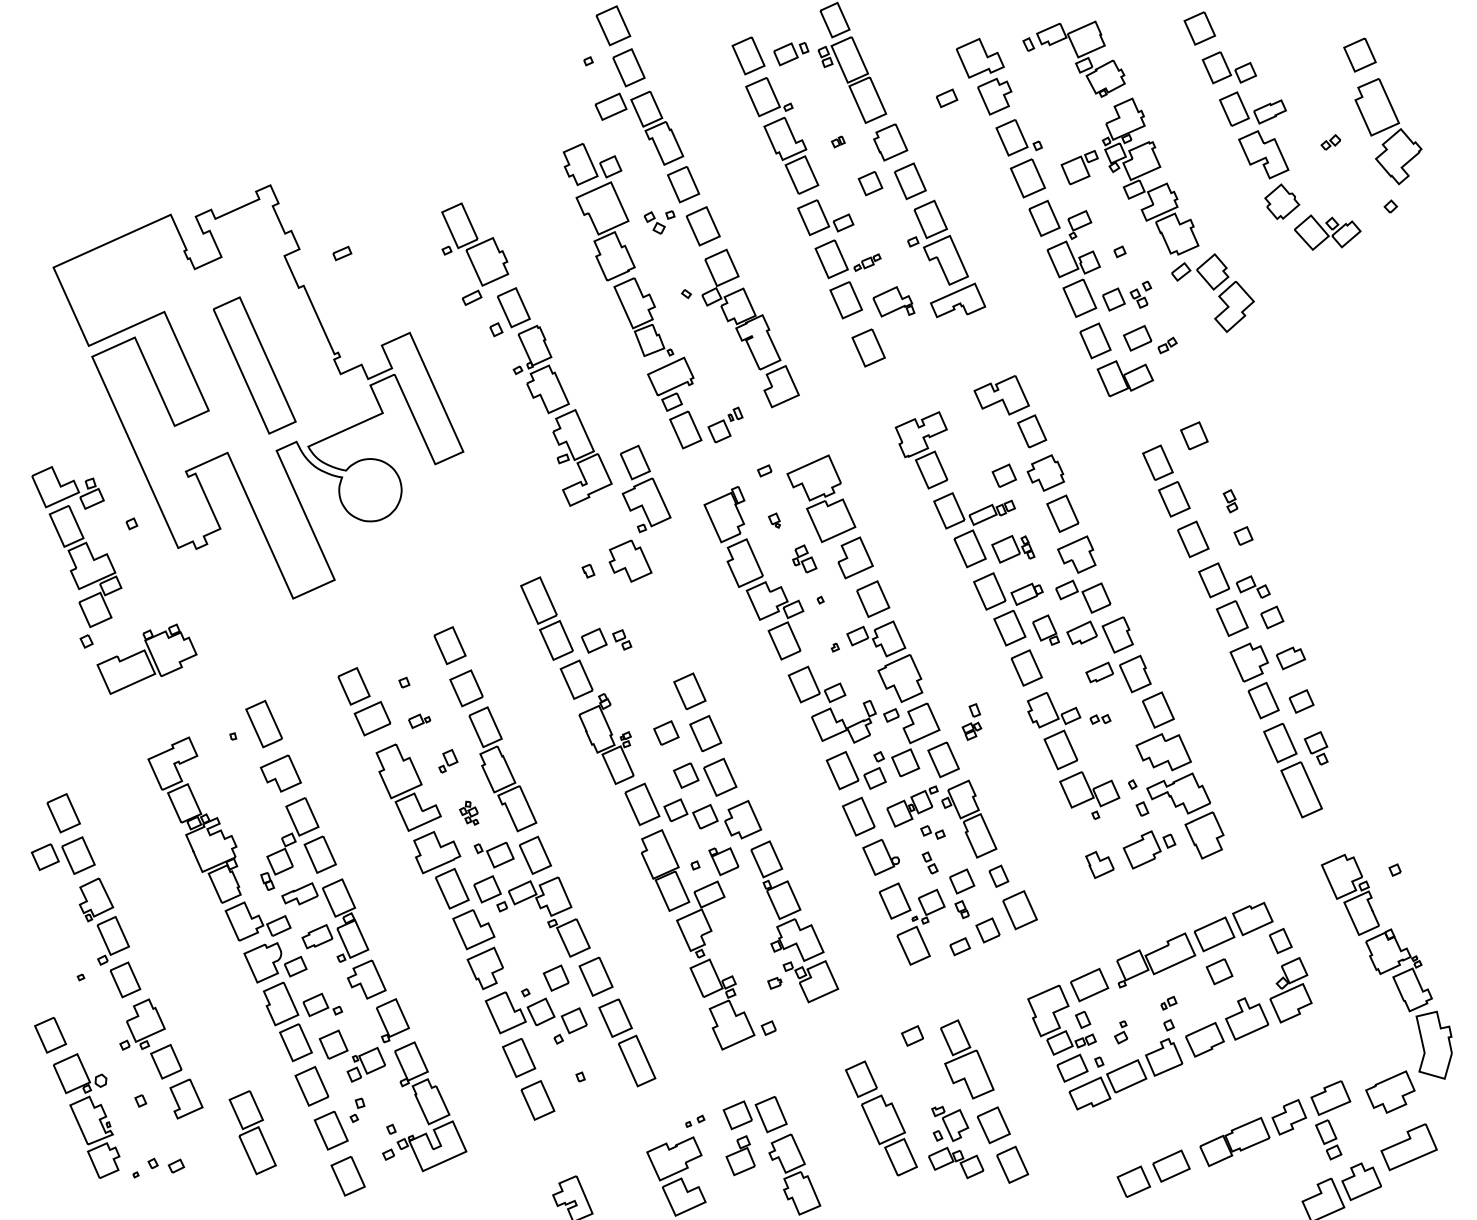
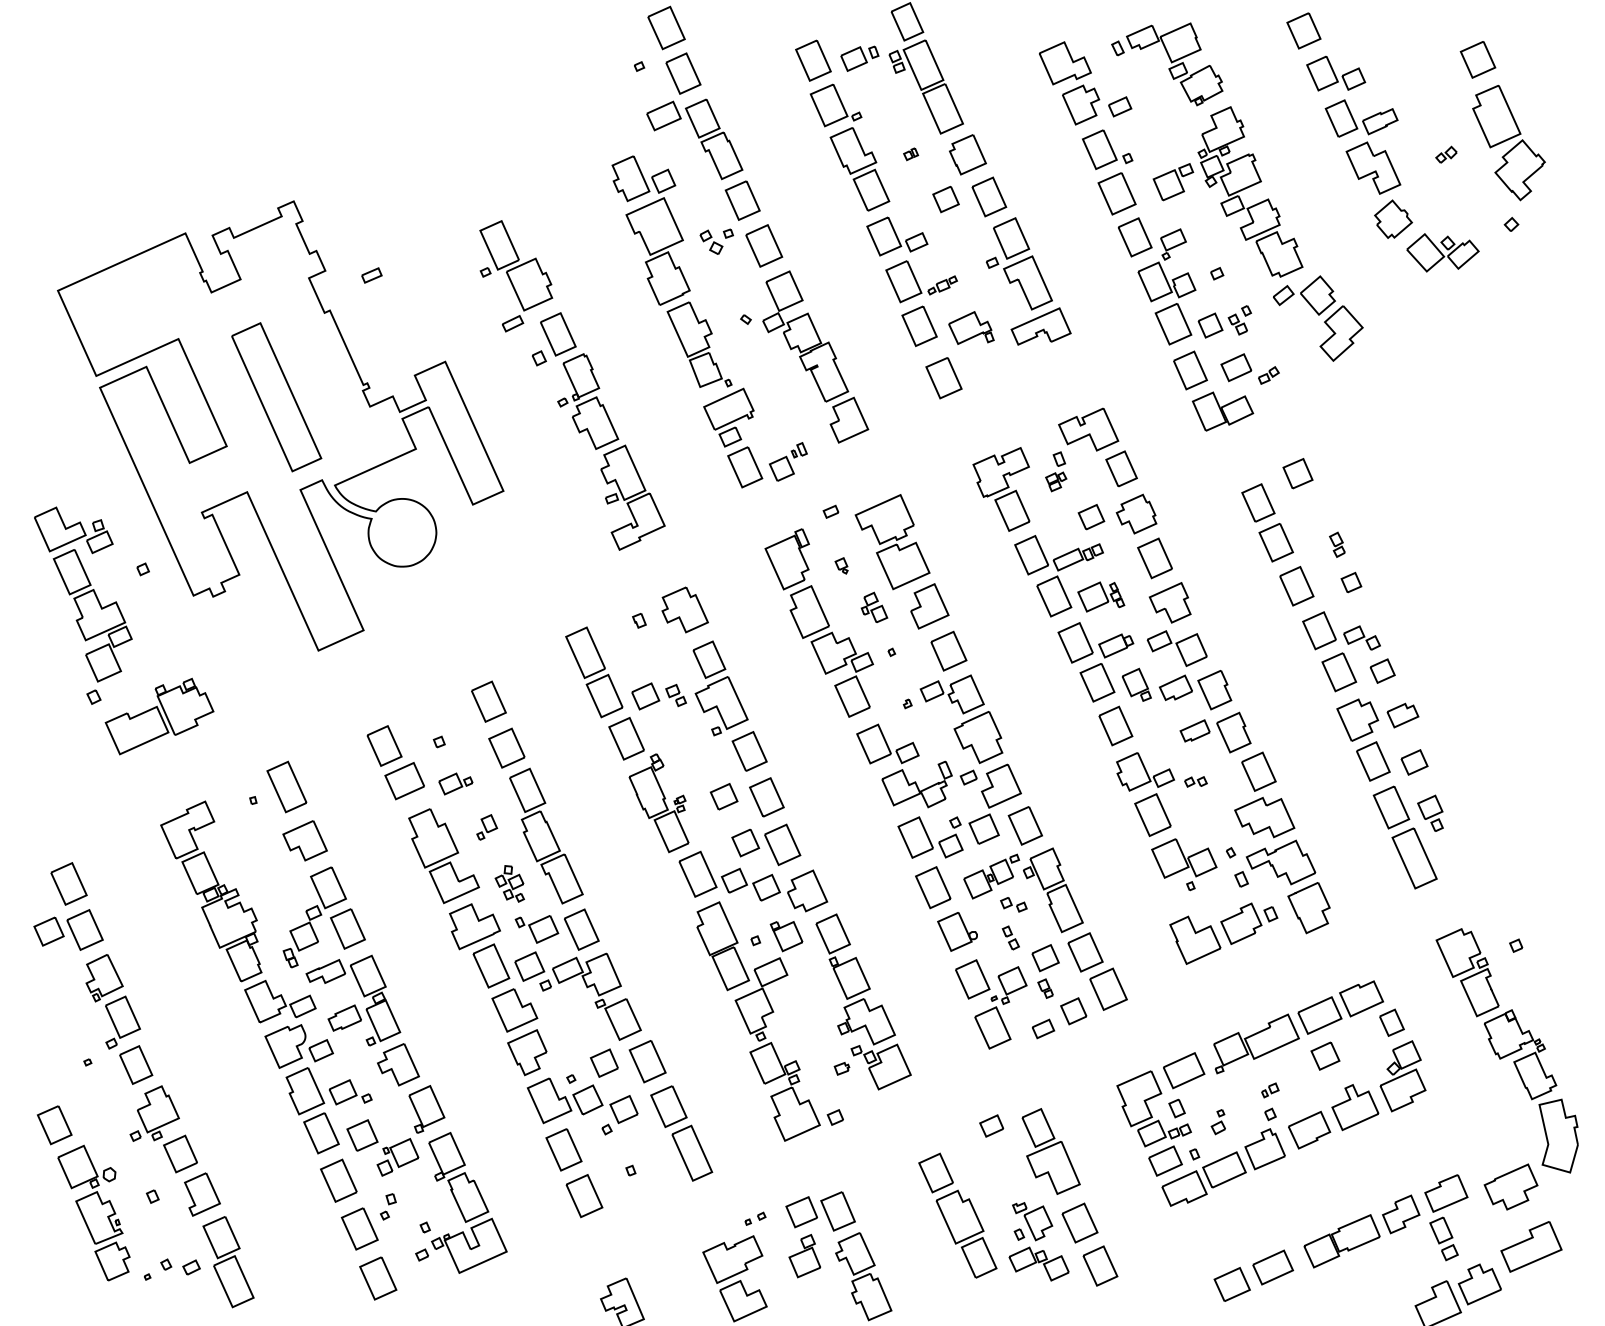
part: (947, 98) -> (1120, 106), moved
part: (645, 489) -> (720, 688), moved
part: (419, 720) -> (455, 783), size x1.43
part: (972, 721) -> (1056, 471), moved
part: (468, 812) -> (509, 883), size x1.43
part: (1100, 864) -> (1195, 939), size x1.67
part: (998, 876) -> (1085, 952), size x1.67
part: (252, 1133) -> (228, 1262), moved

